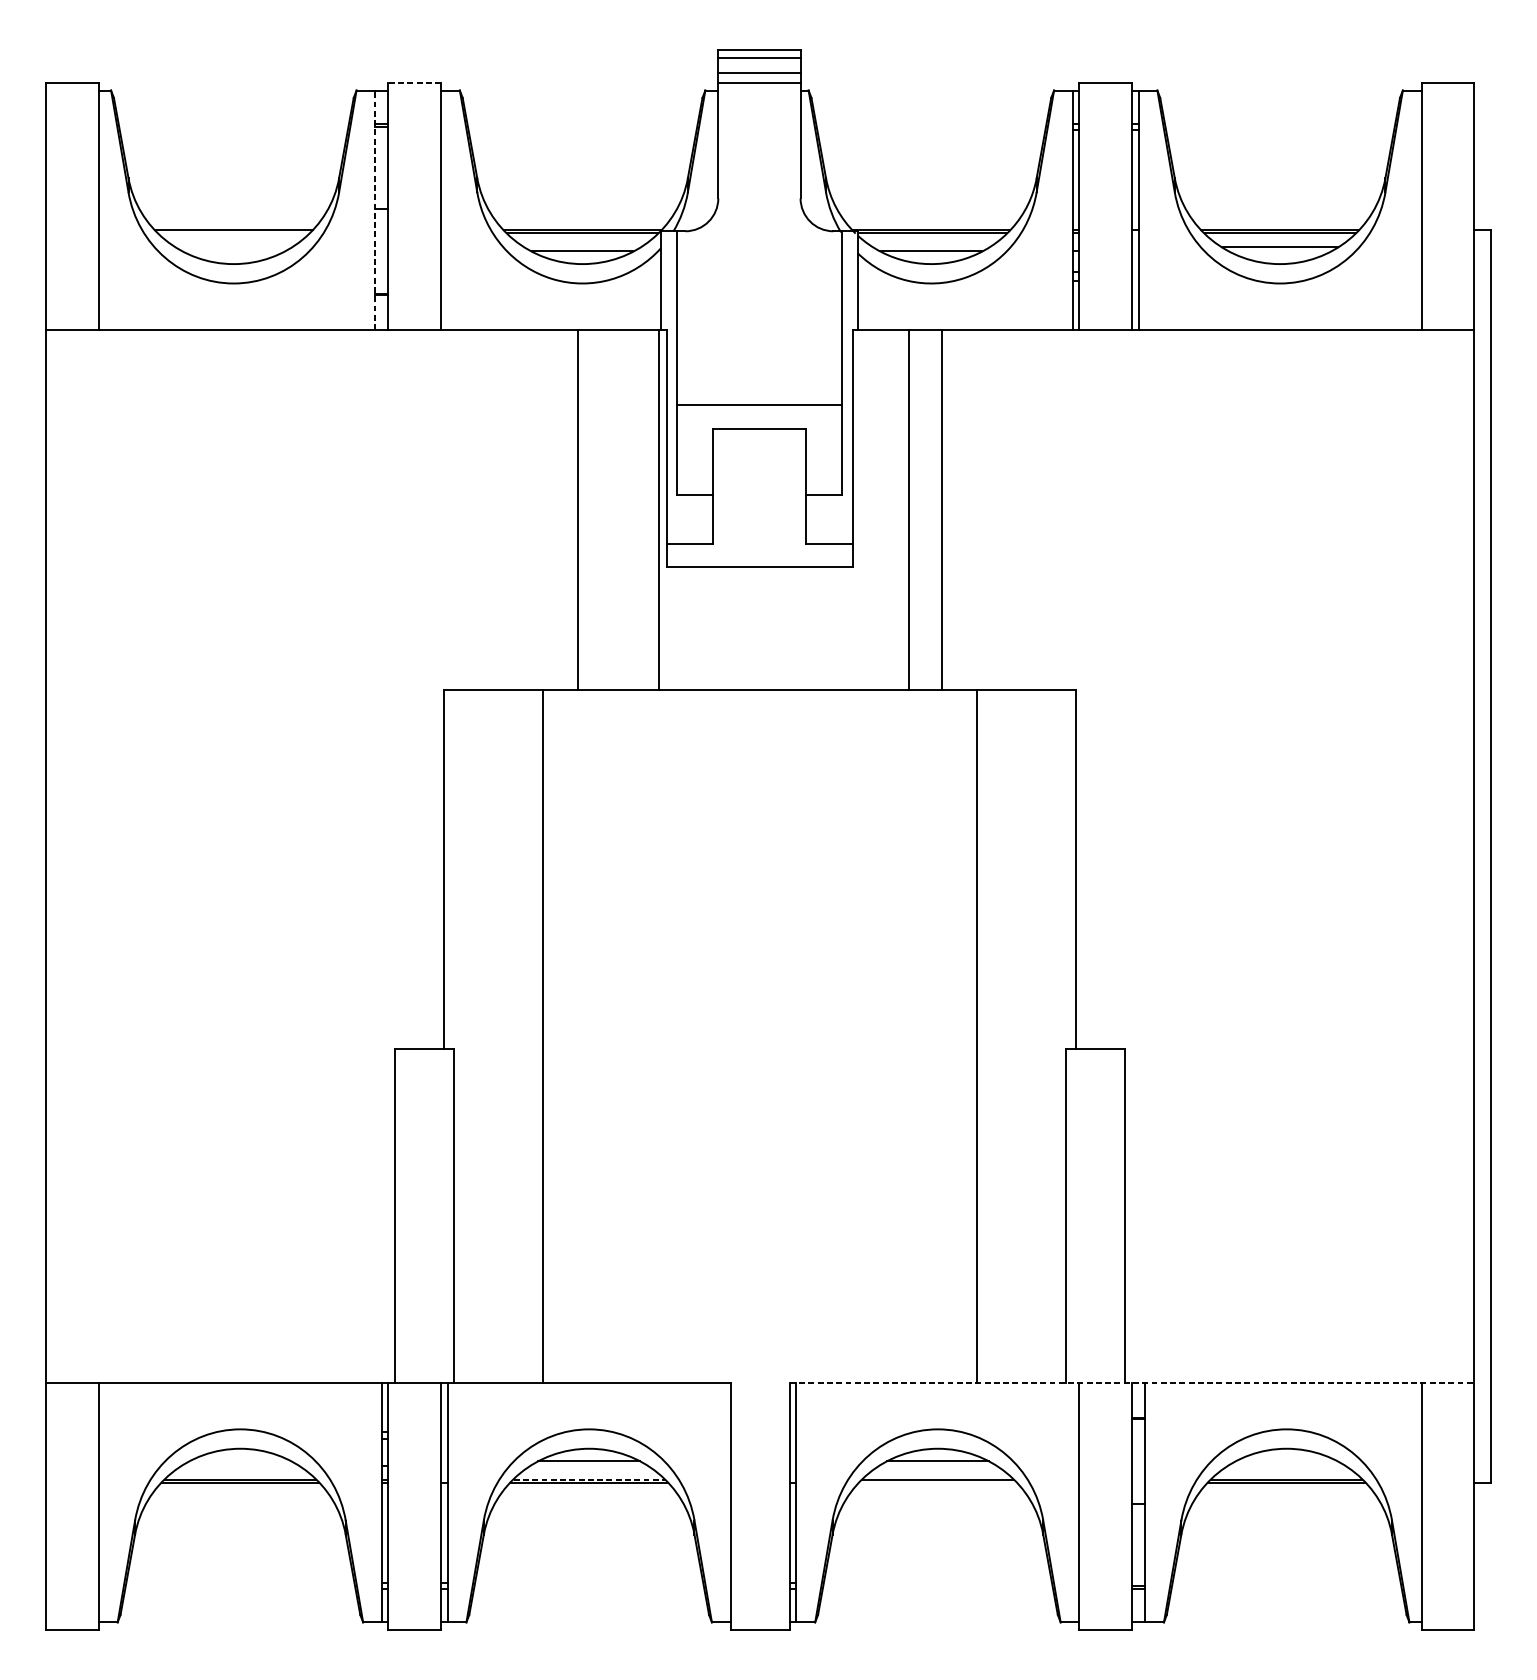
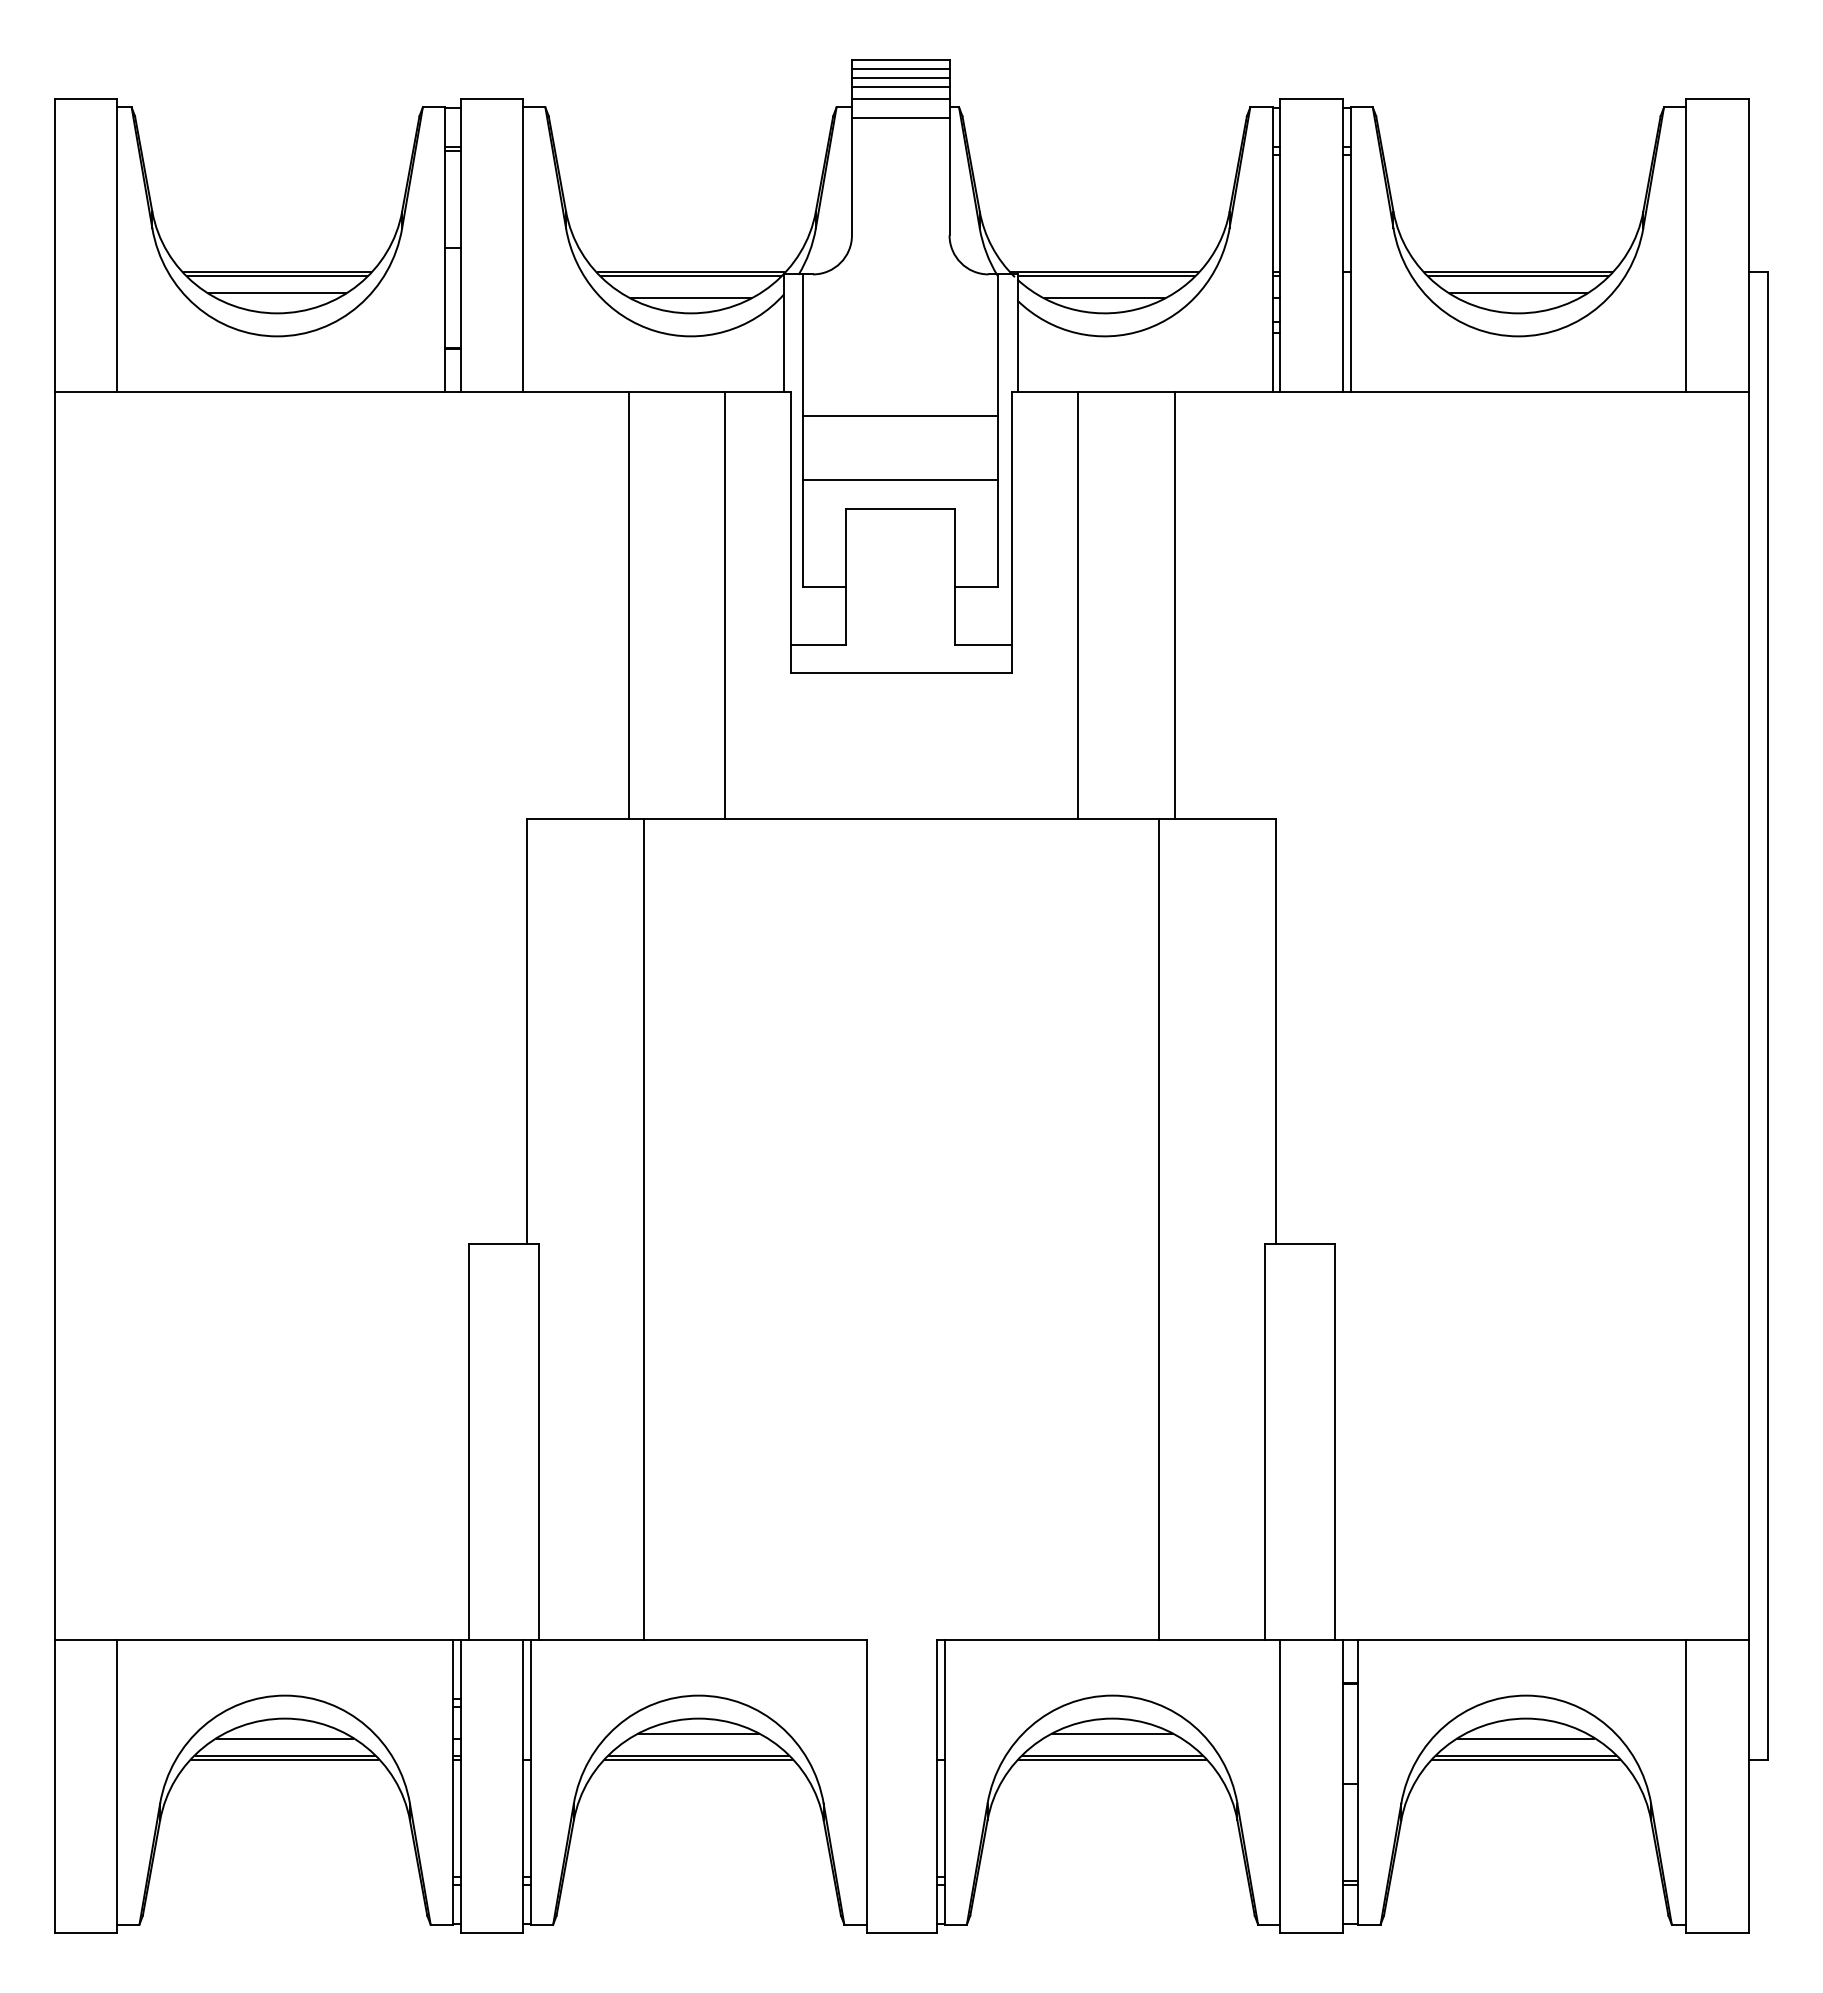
line: (759, 65) -> (900, 77), added
line: (414, 82) -> (491, 98), dashed -> solid
line: (759, 99) -> (900, 118), added
line: (375, 209) -> (445, 248), dashed -> solid
line: (233, 233) -> (276, 276), added
line: (234, 247) -> (277, 293), added
line: (759, 351) -> (900, 416), added
line: (577, 509) -> (628, 604), moved
line: (659, 509) -> (725, 604), moved
line: (941, 509) -> (1174, 604), moved
line: (1131, 1382) -> (1342, 1640), dashed -> solid
line: (239, 1465) -> (284, 1738), added
line: (1286, 1465) -> (1525, 1738), added
line: (588, 1479) -> (698, 1755), dashed -> solid
line: (937, 1483) -> (1112, 1759), added

